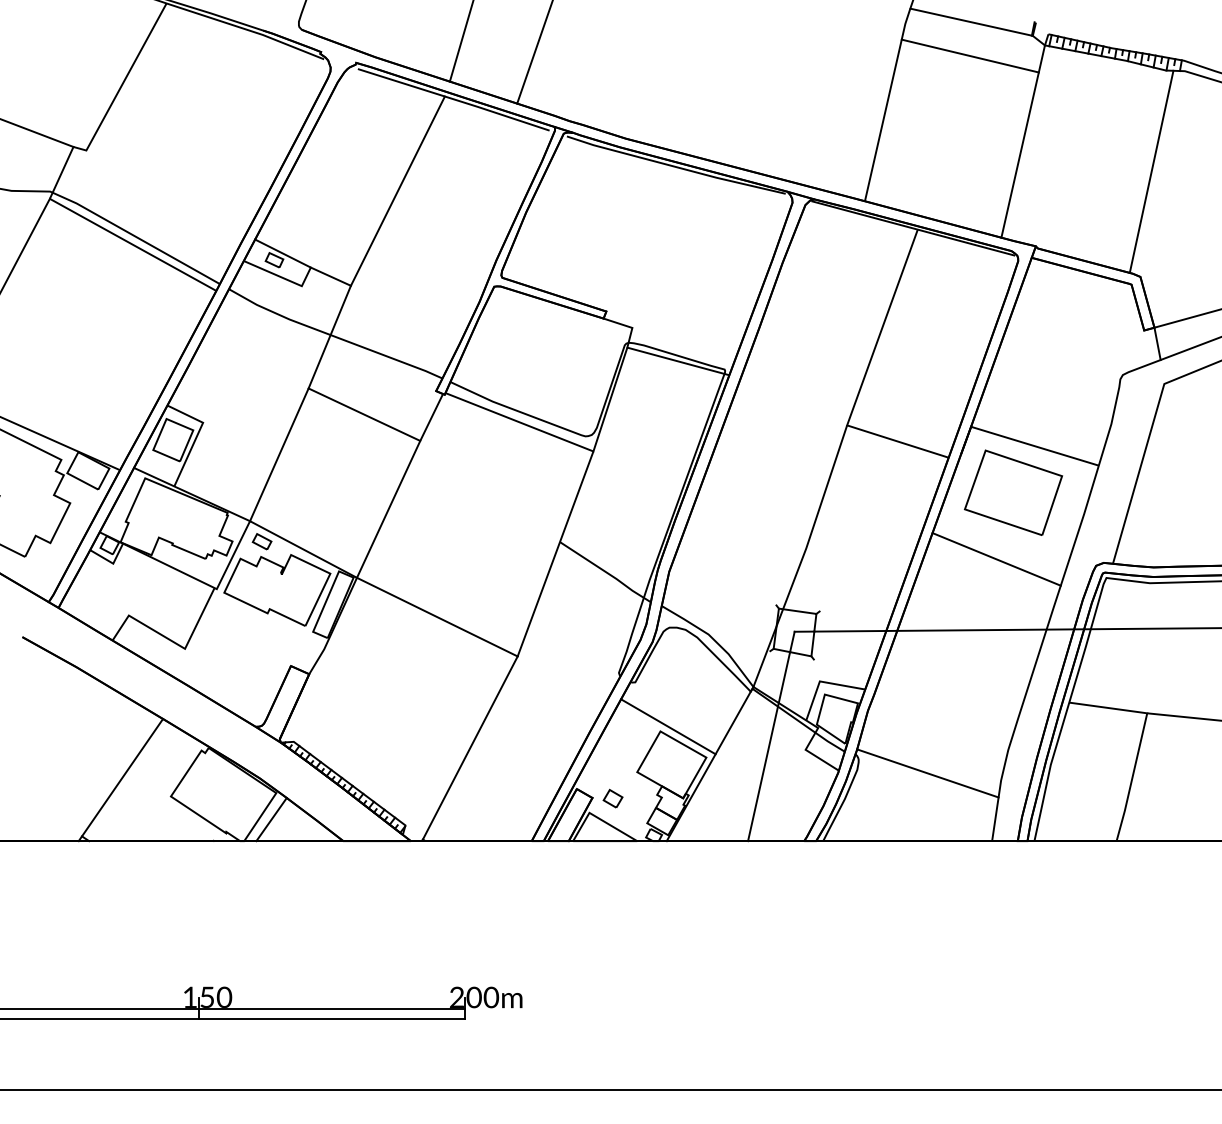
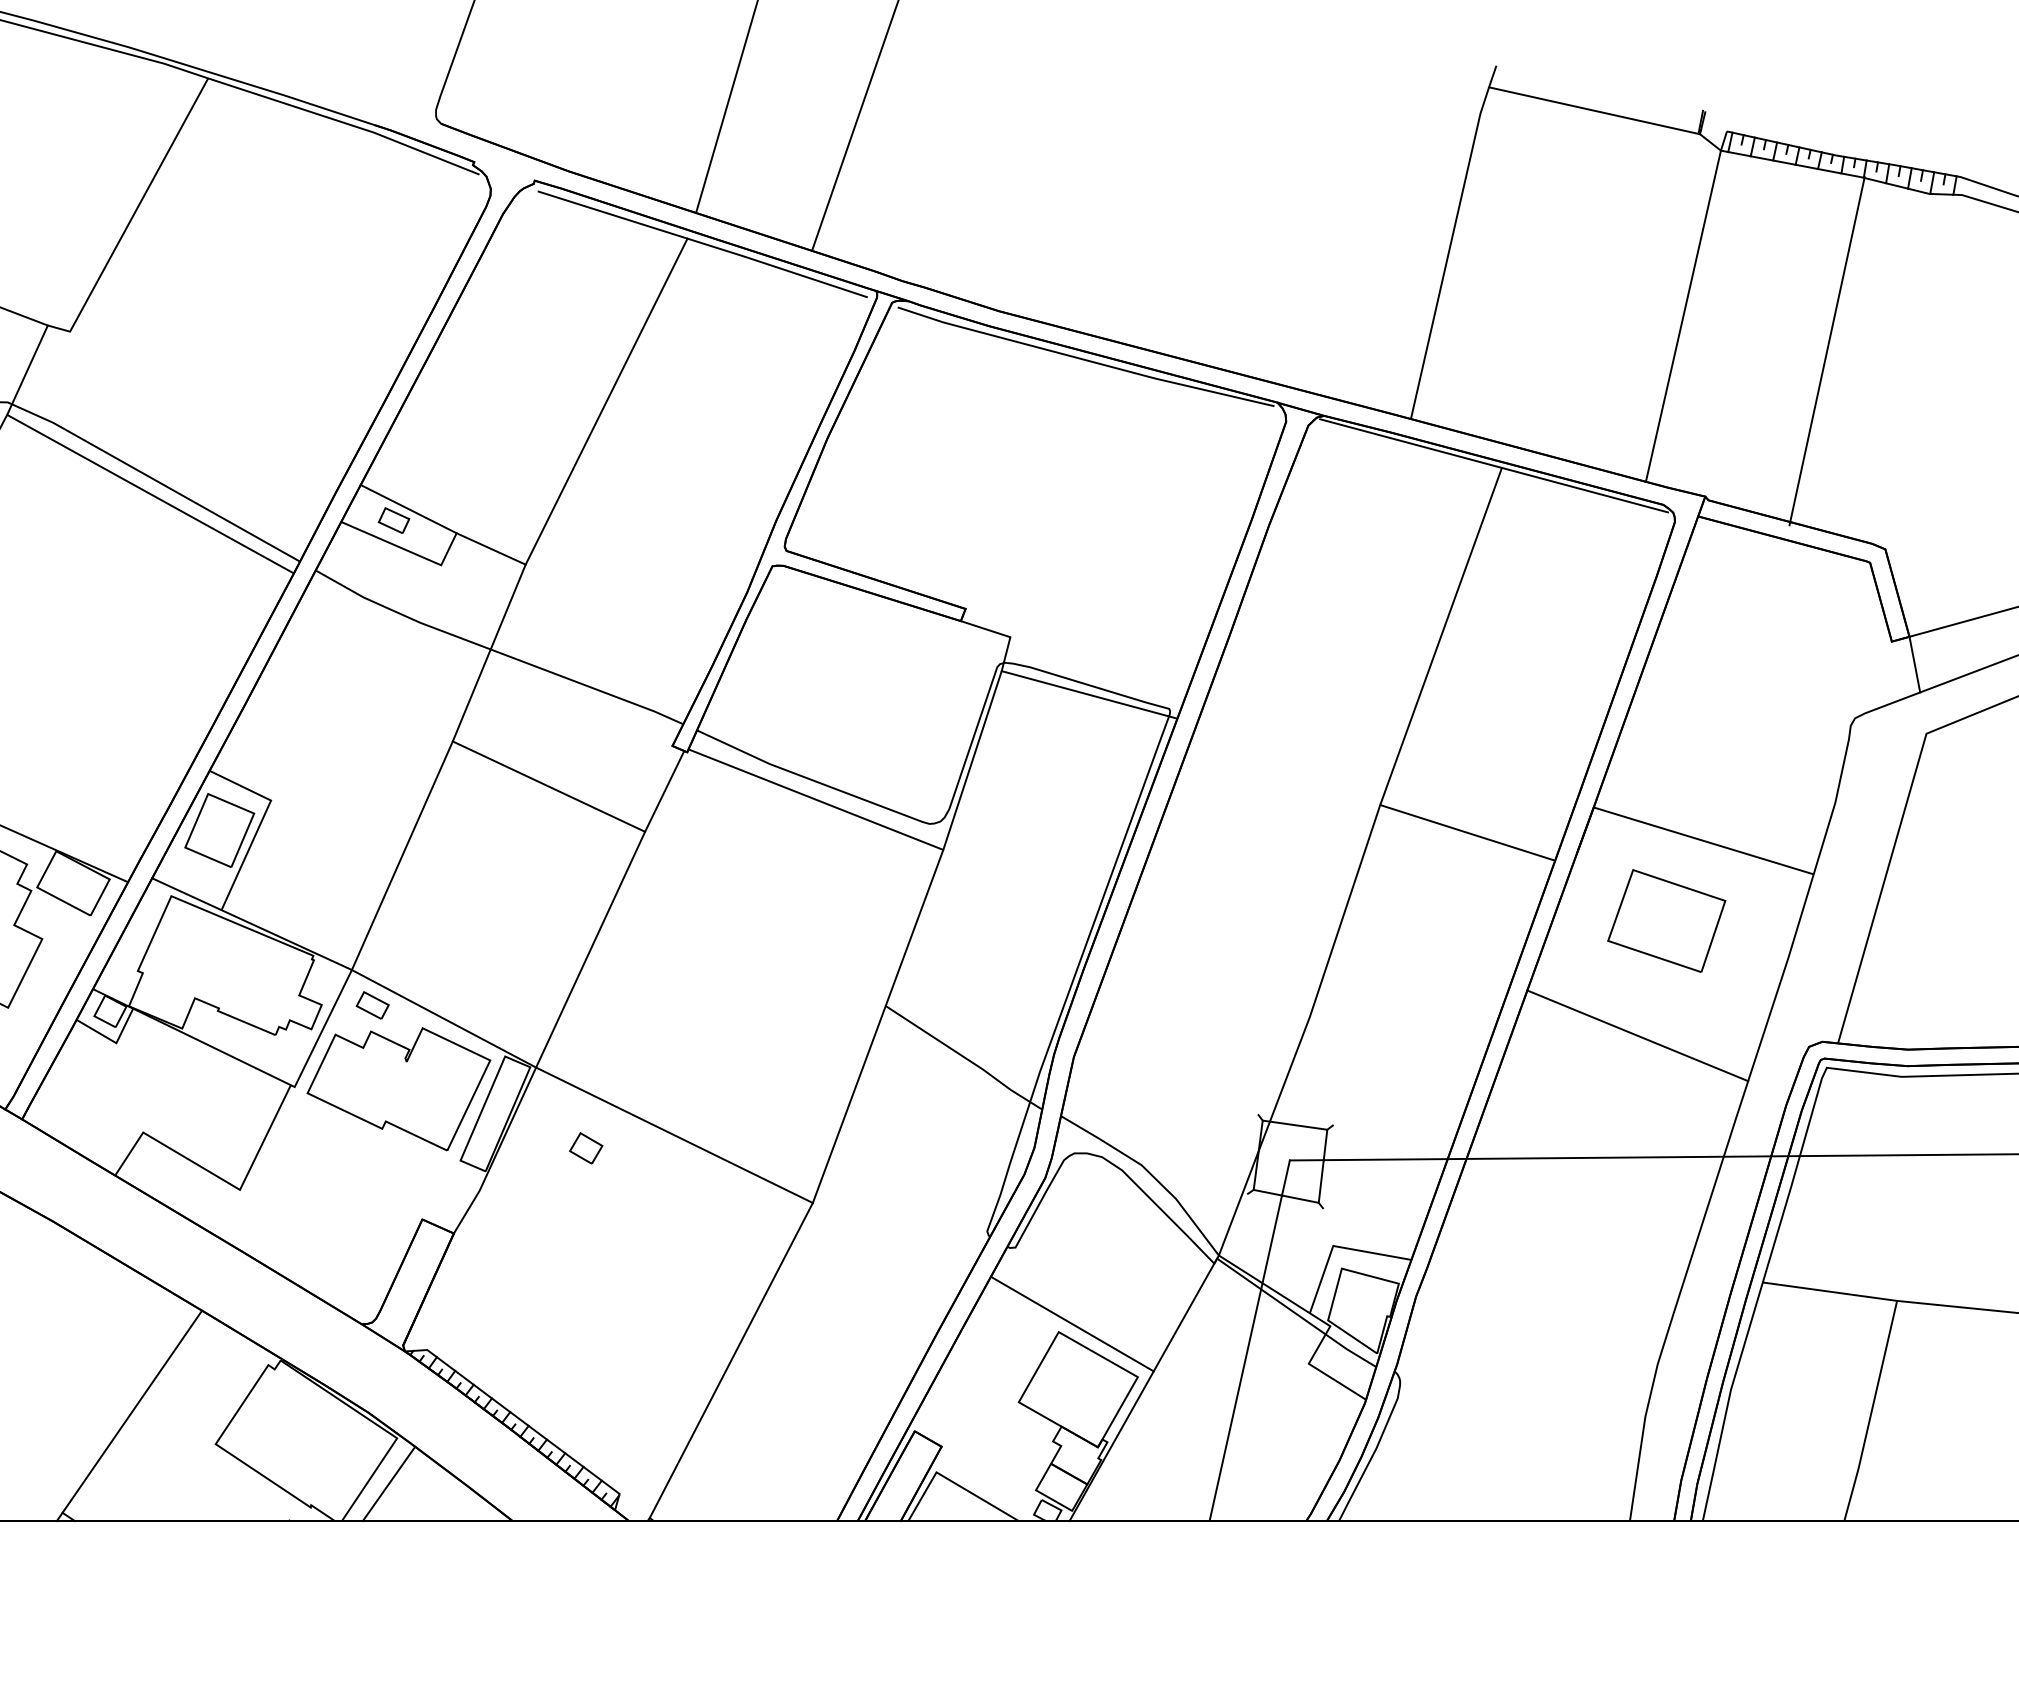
line: (969, 55) -> (1590, 168), removed
line: (1151, 171) -> (1826, 350), moved
part: (1013, 492) -> (1666, 920), size x0.7
line: (927, 773) -> (1518, 1404), removed
part: (612, 798) -> (585, 1147), moved

